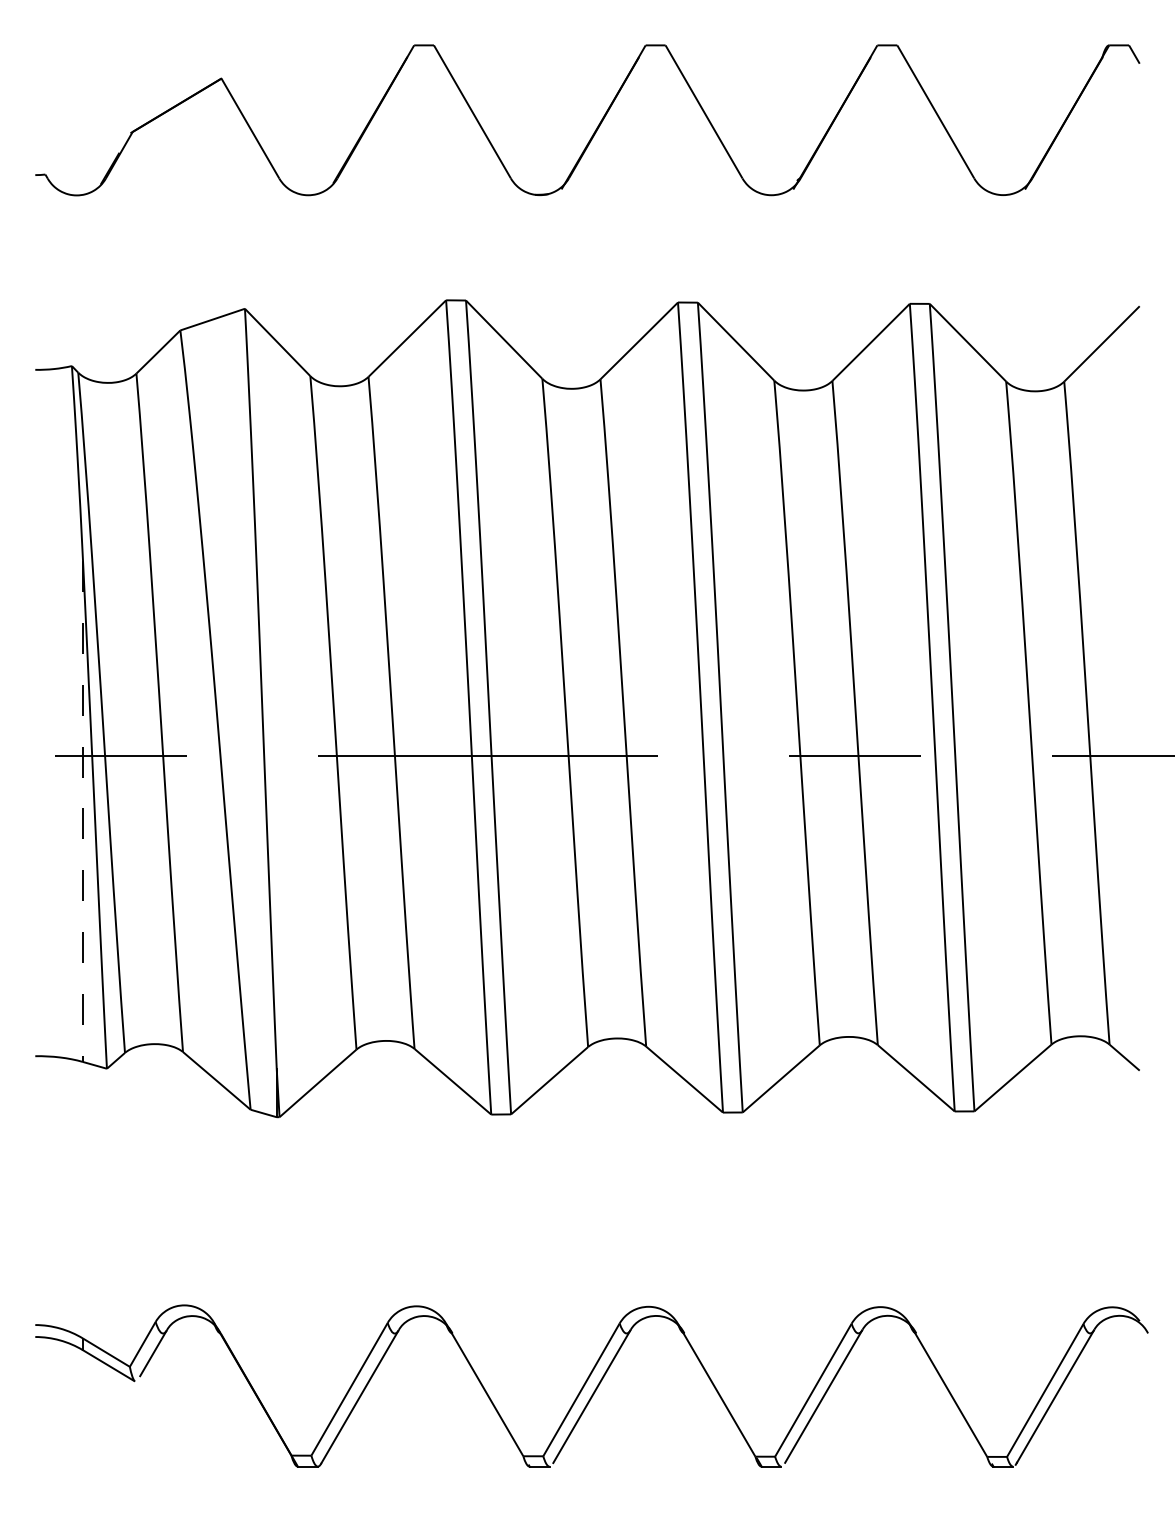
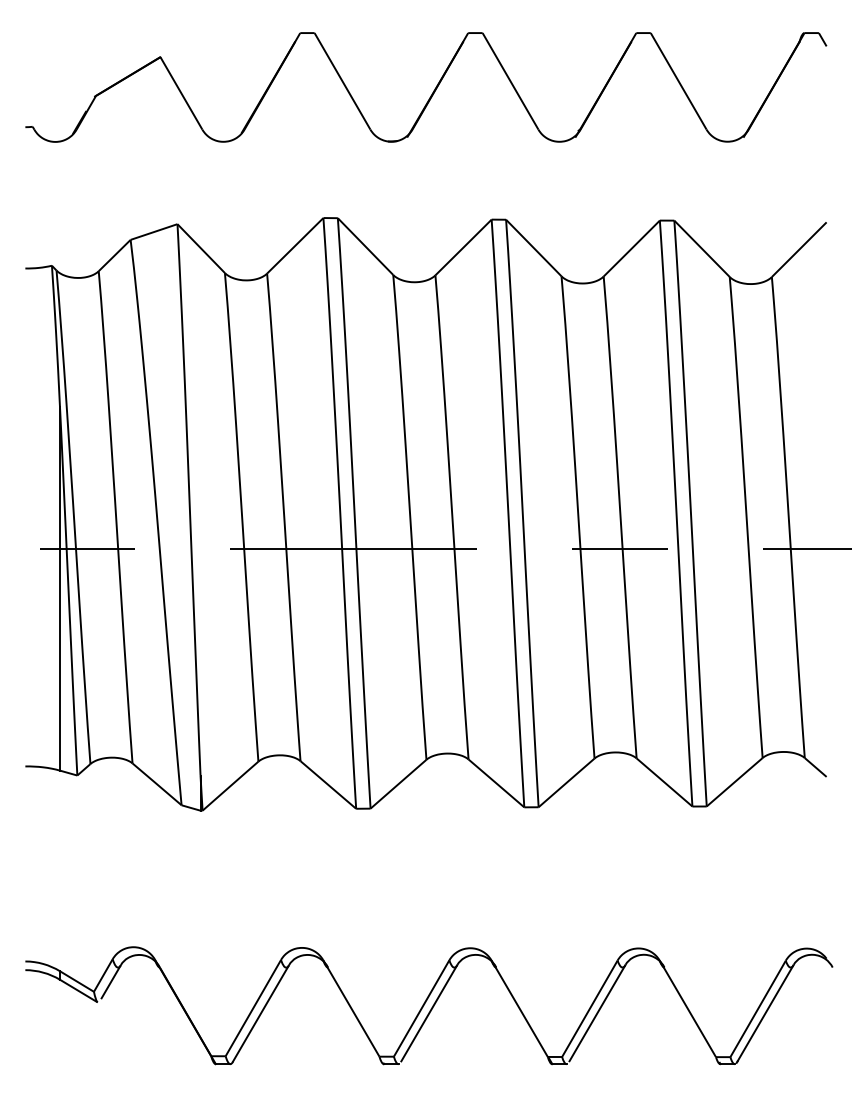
line: (83, 812) -> (60, 589), dashed -> solid

